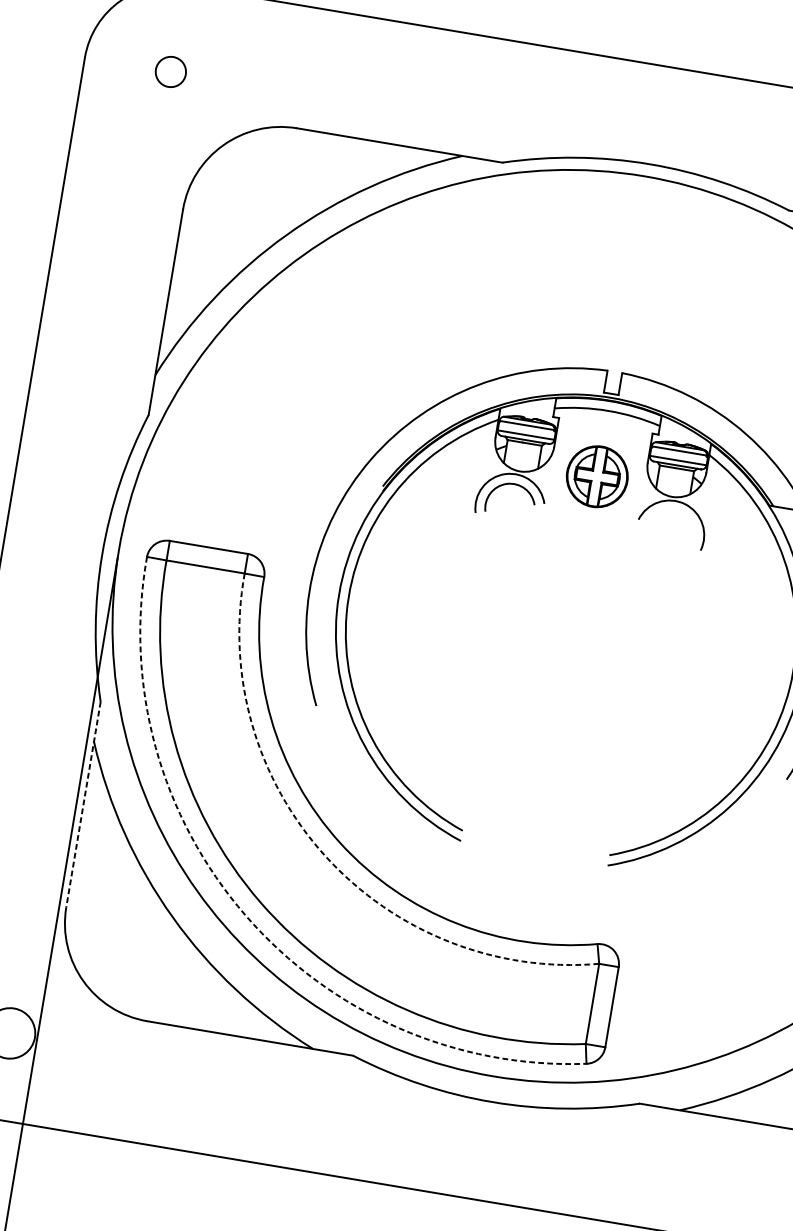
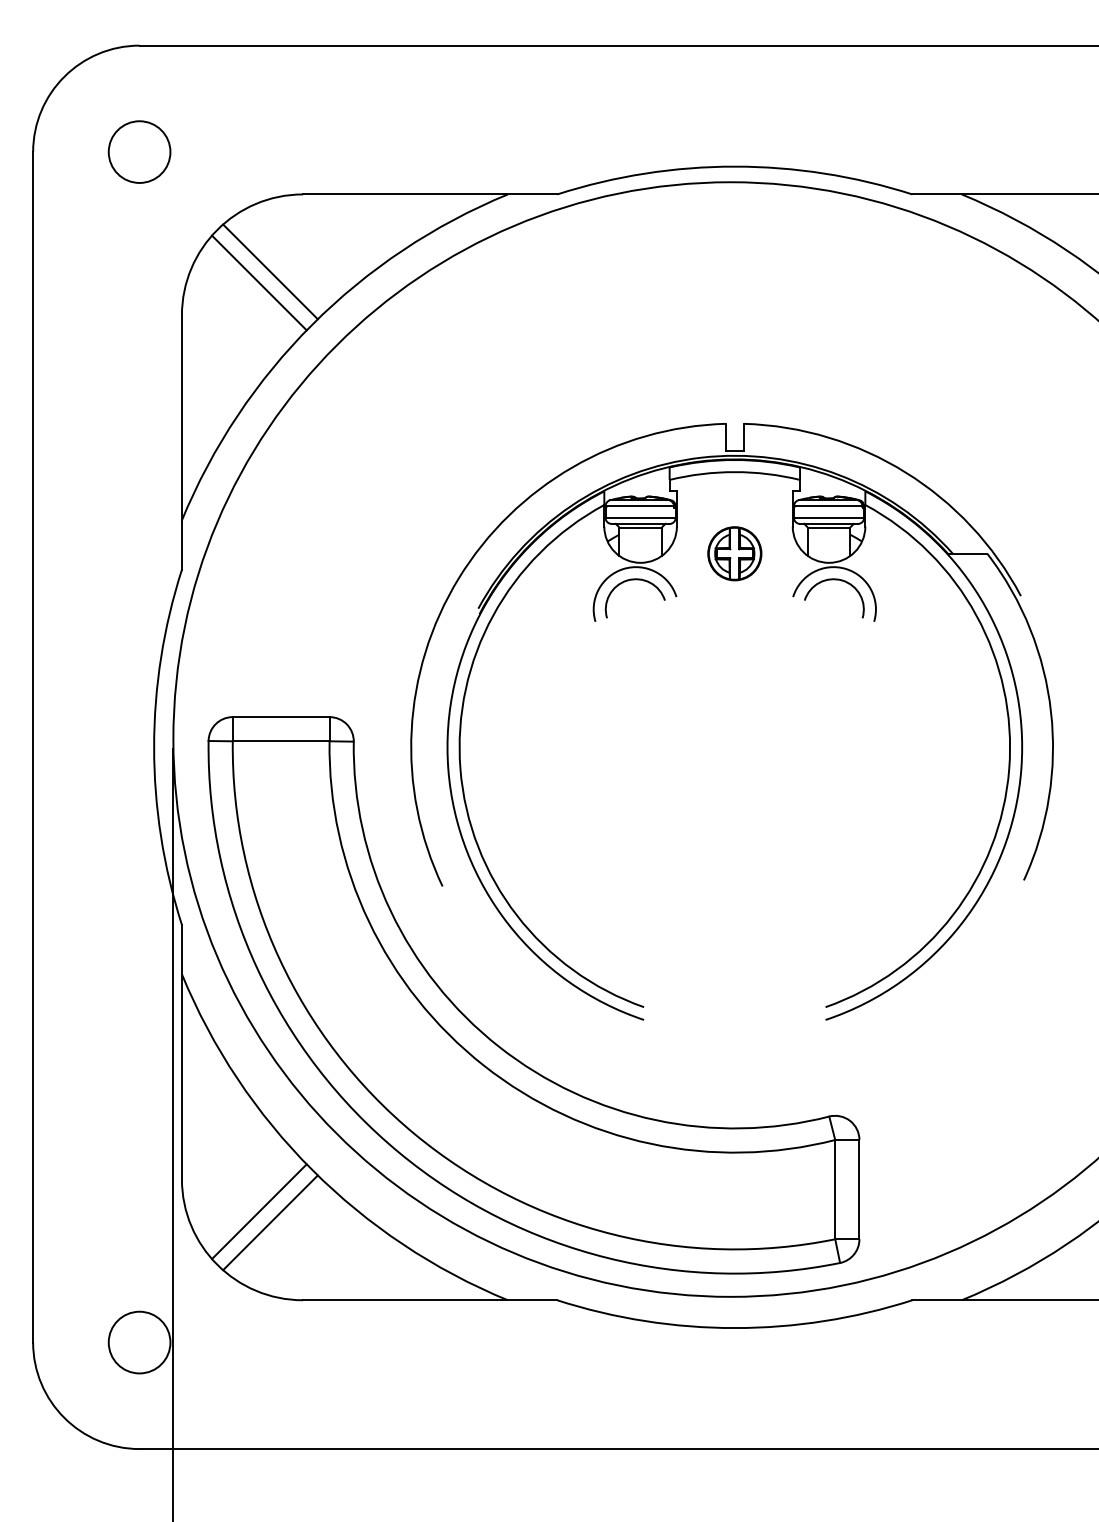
circle: (170, 71) -> (139, 151), size x1.67
line: (260, 186) -> (270, 271), added
line: (250, 193) -> (259, 282), added
part: (597, 476) -> (734, 553), size x0.71
arc: (674, 511) -> (834, 580), added
line: (83, 804) -> (181, 1052), dashed -> solid
arc: (325, 856) -> (483, 1065), dashed -> solid
arc: (245, 915) -> (399, 1152), dashed -> solid
line: (124, 943) -> (259, 1211), added
line: (131, 954) -> (270, 1222), added

